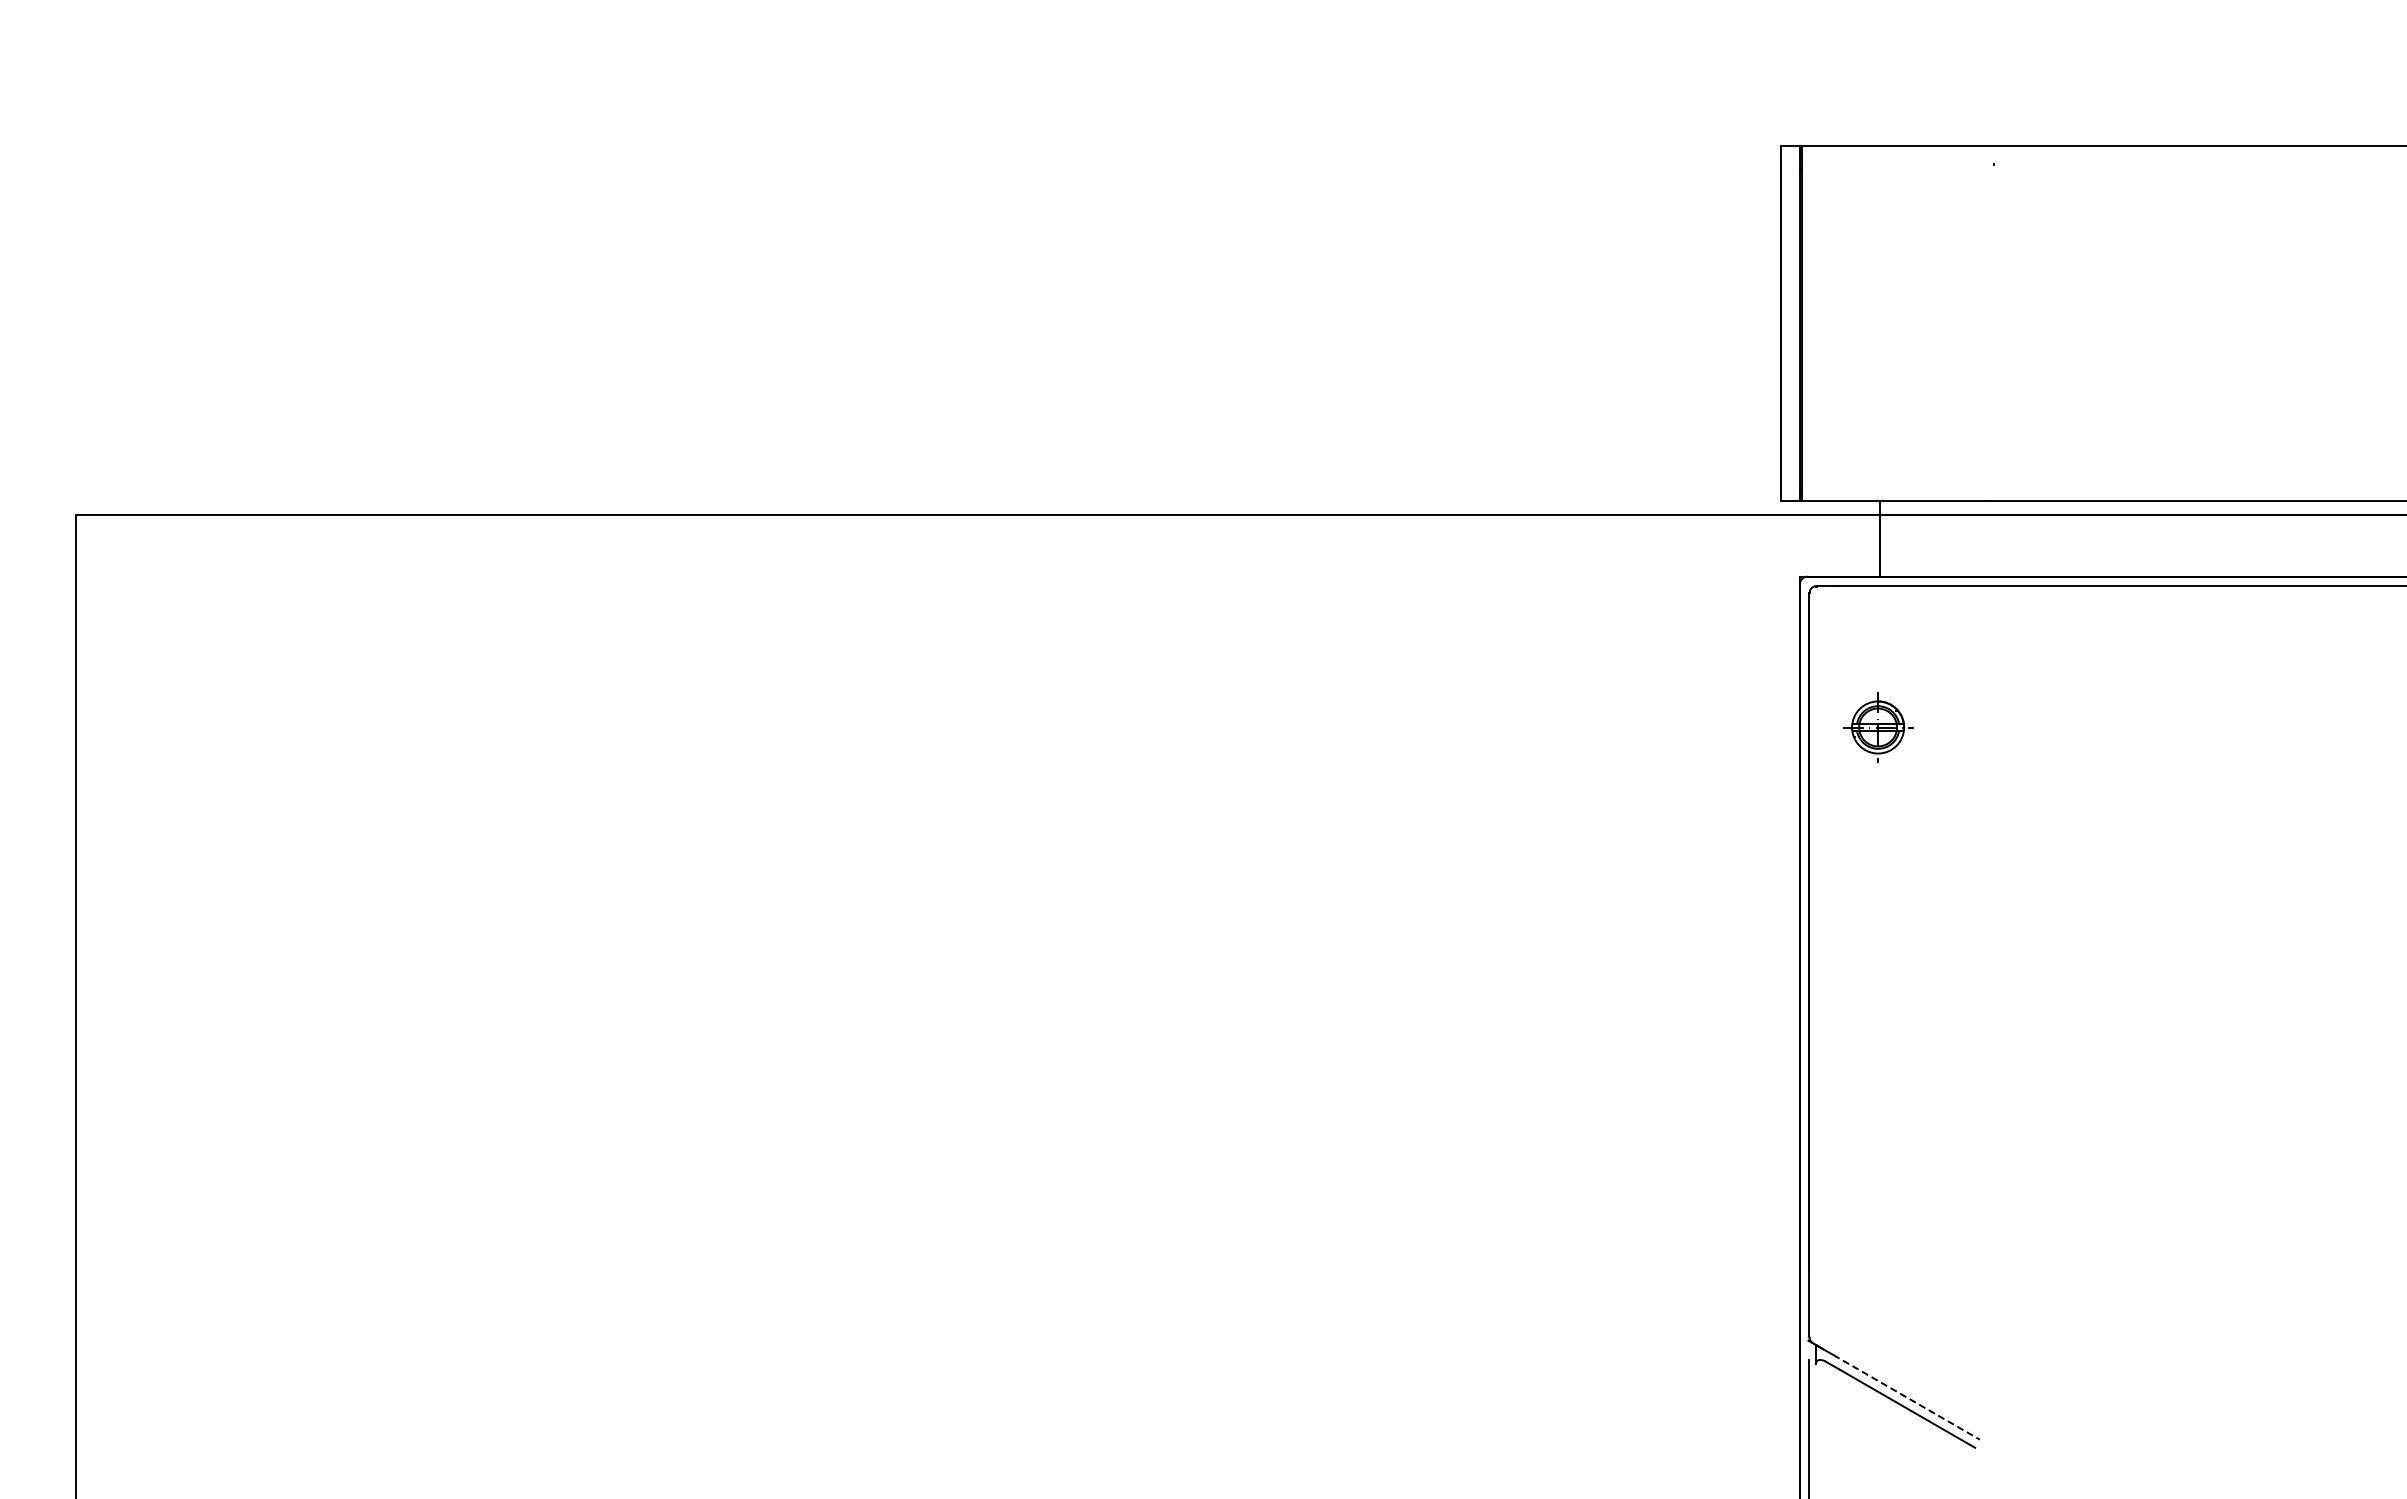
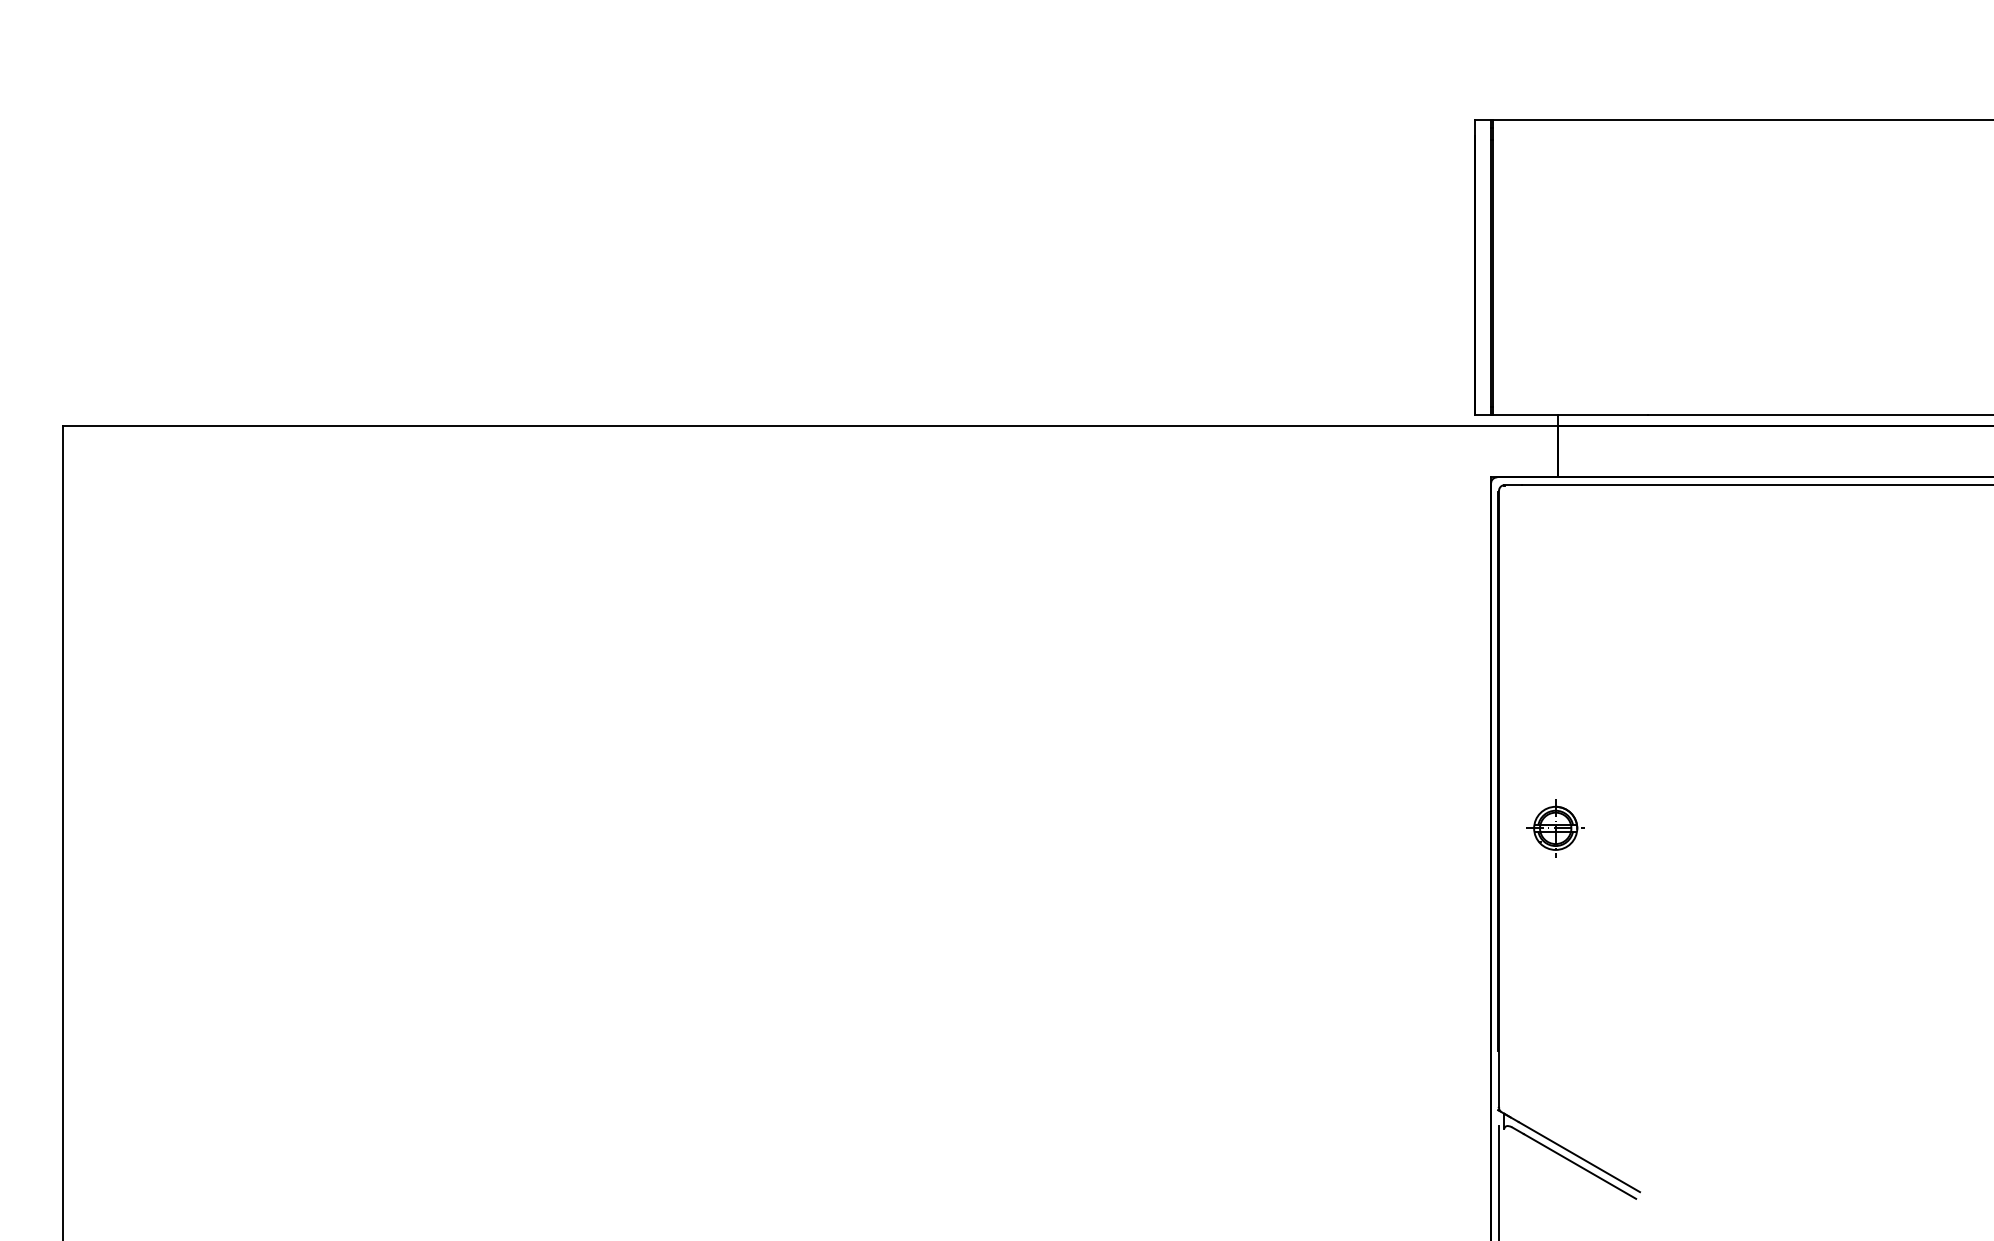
part: (1878, 727) -> (1556, 828), moved
line: (1906, 1397) -> (1579, 1157), dashed -> solid

